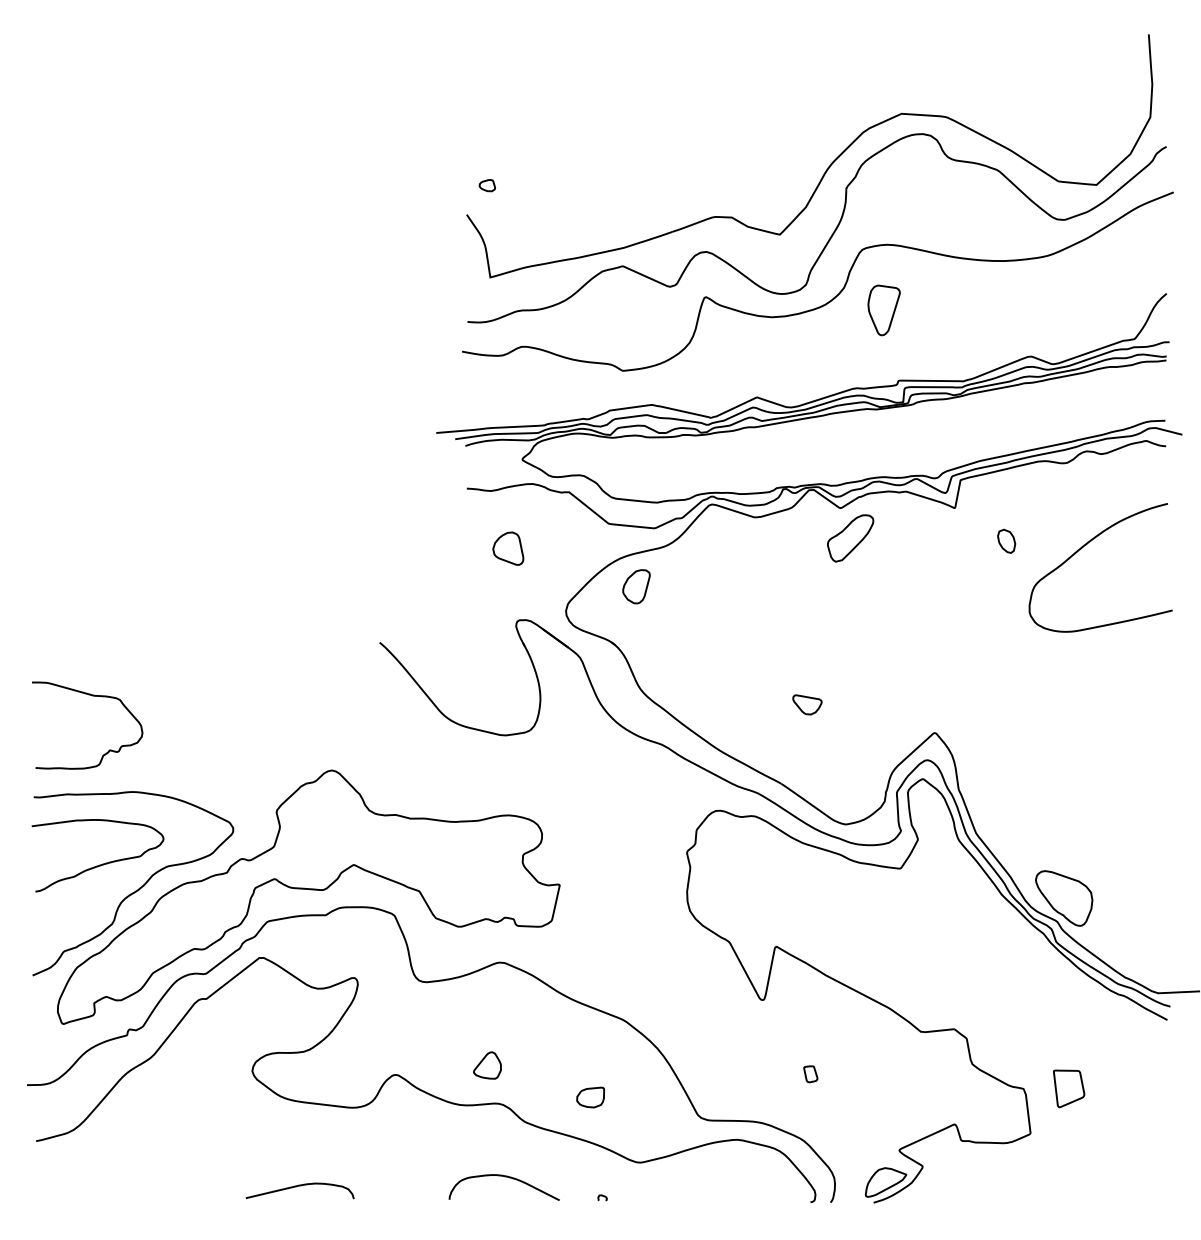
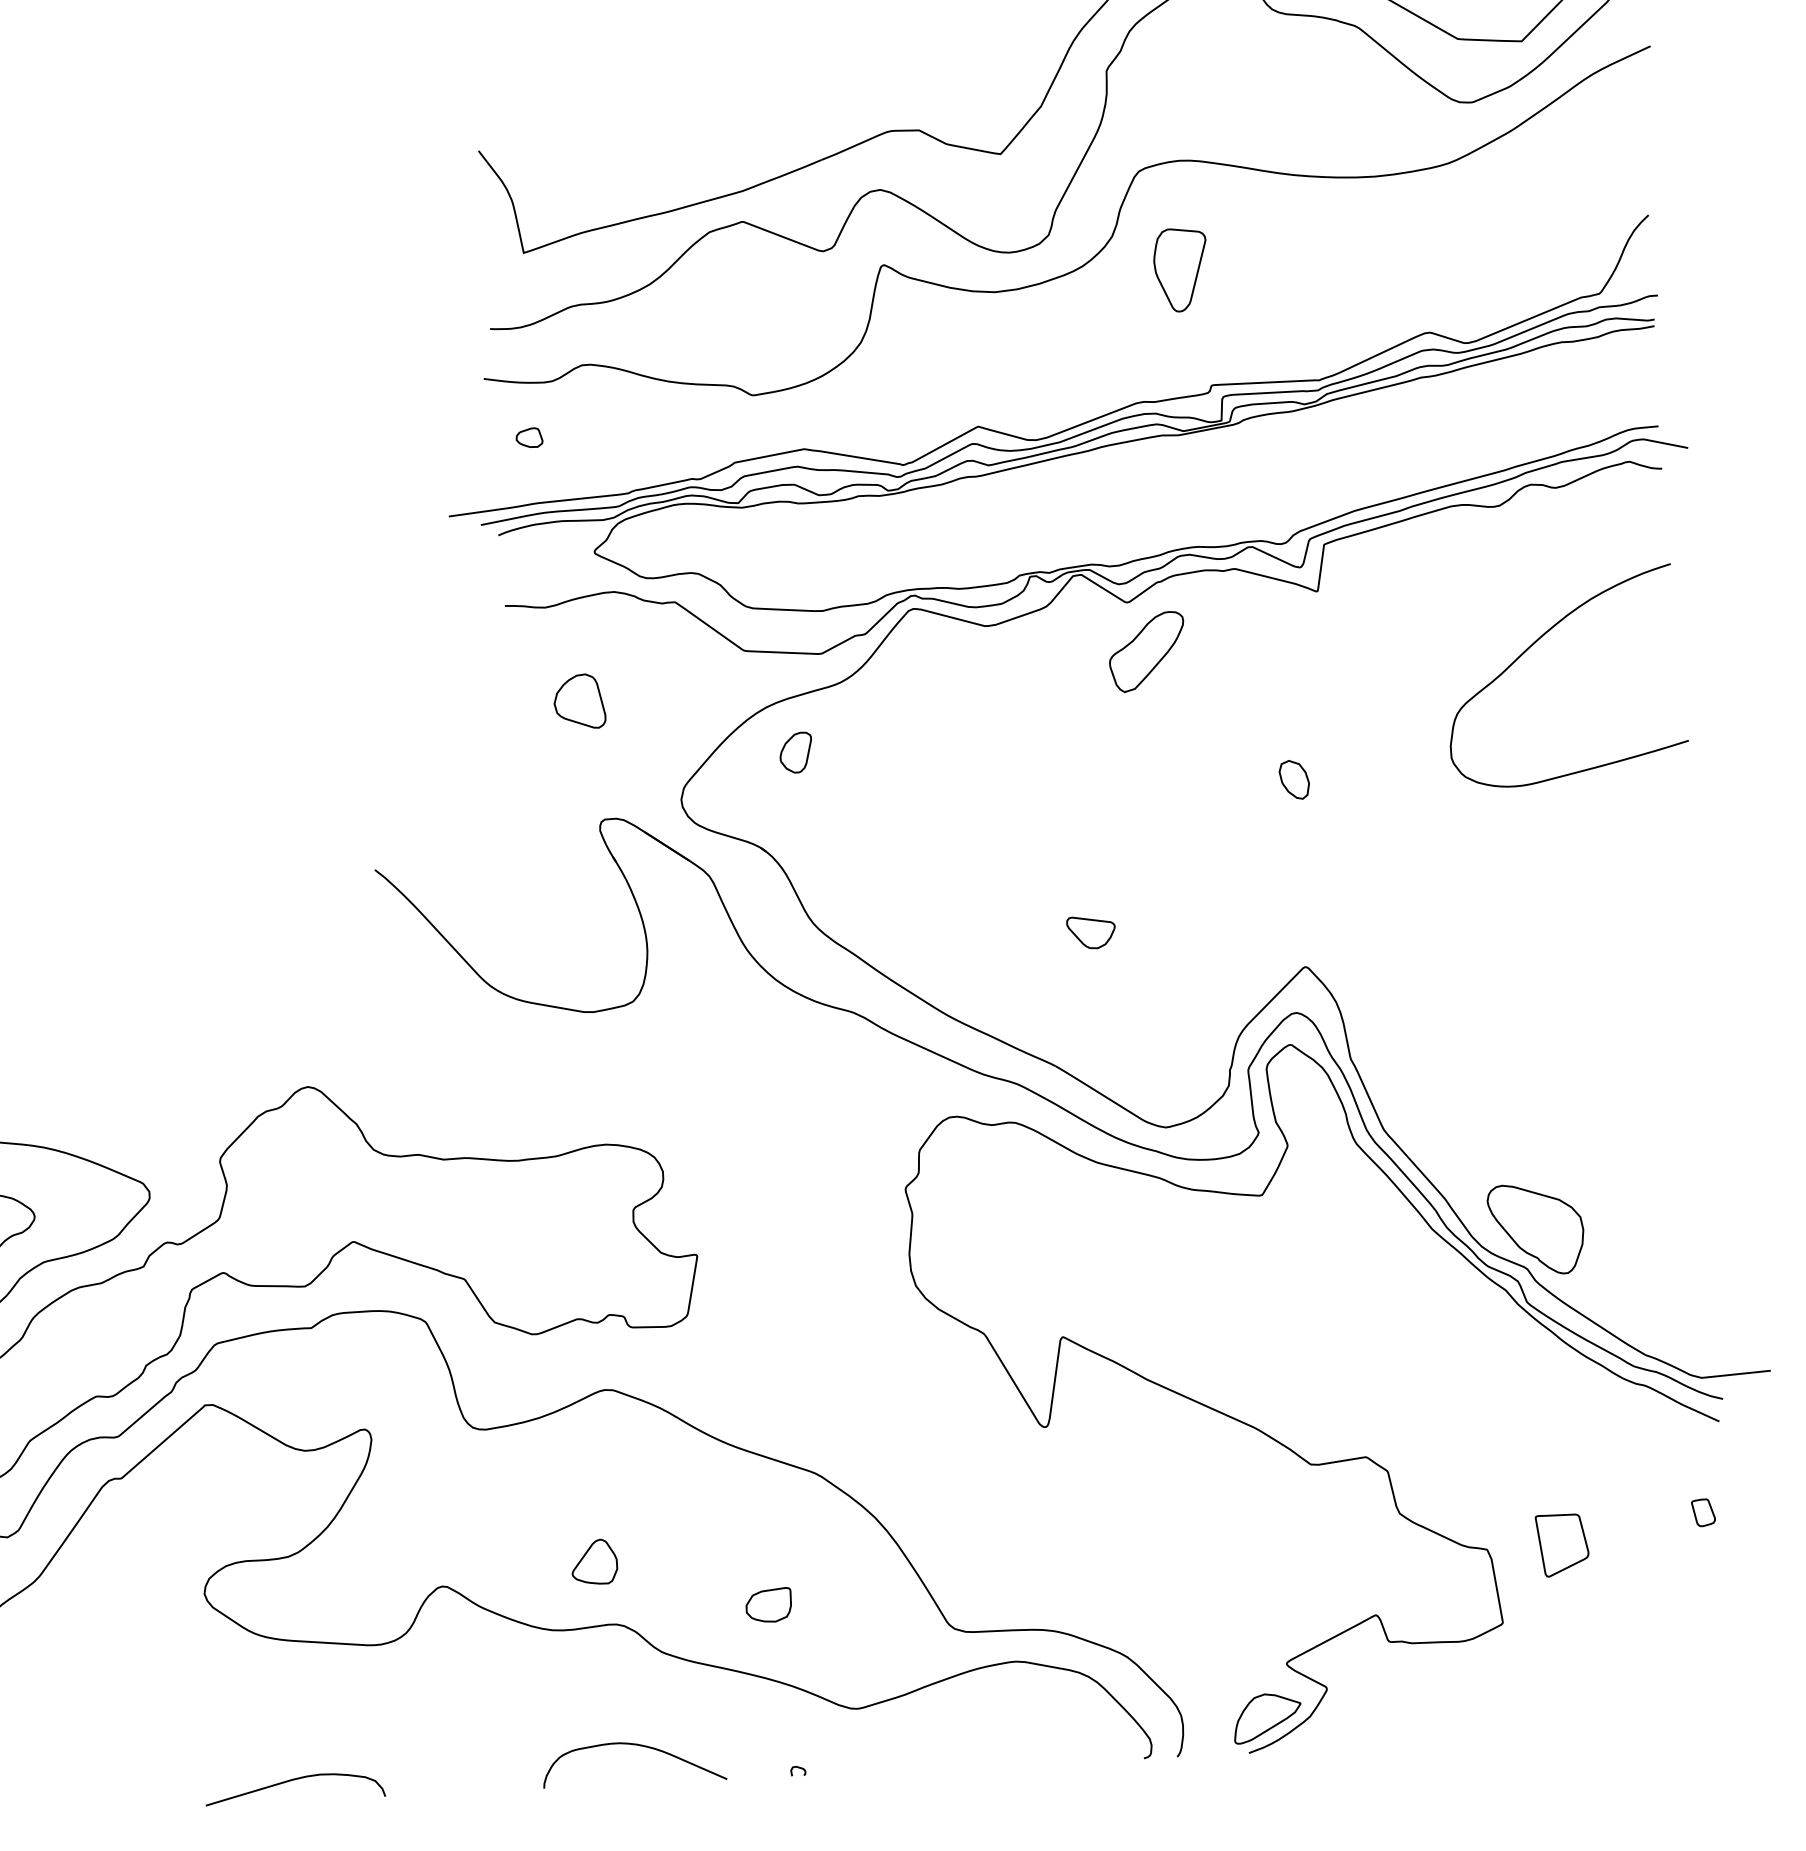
part: (486, 185) -> (527, 437), moved
part: (1006, 540) -> (1294, 778), moved
part: (636, 586) -> (796, 752), size x0.71
part: (810, 1074) -> (1703, 1513), moved

